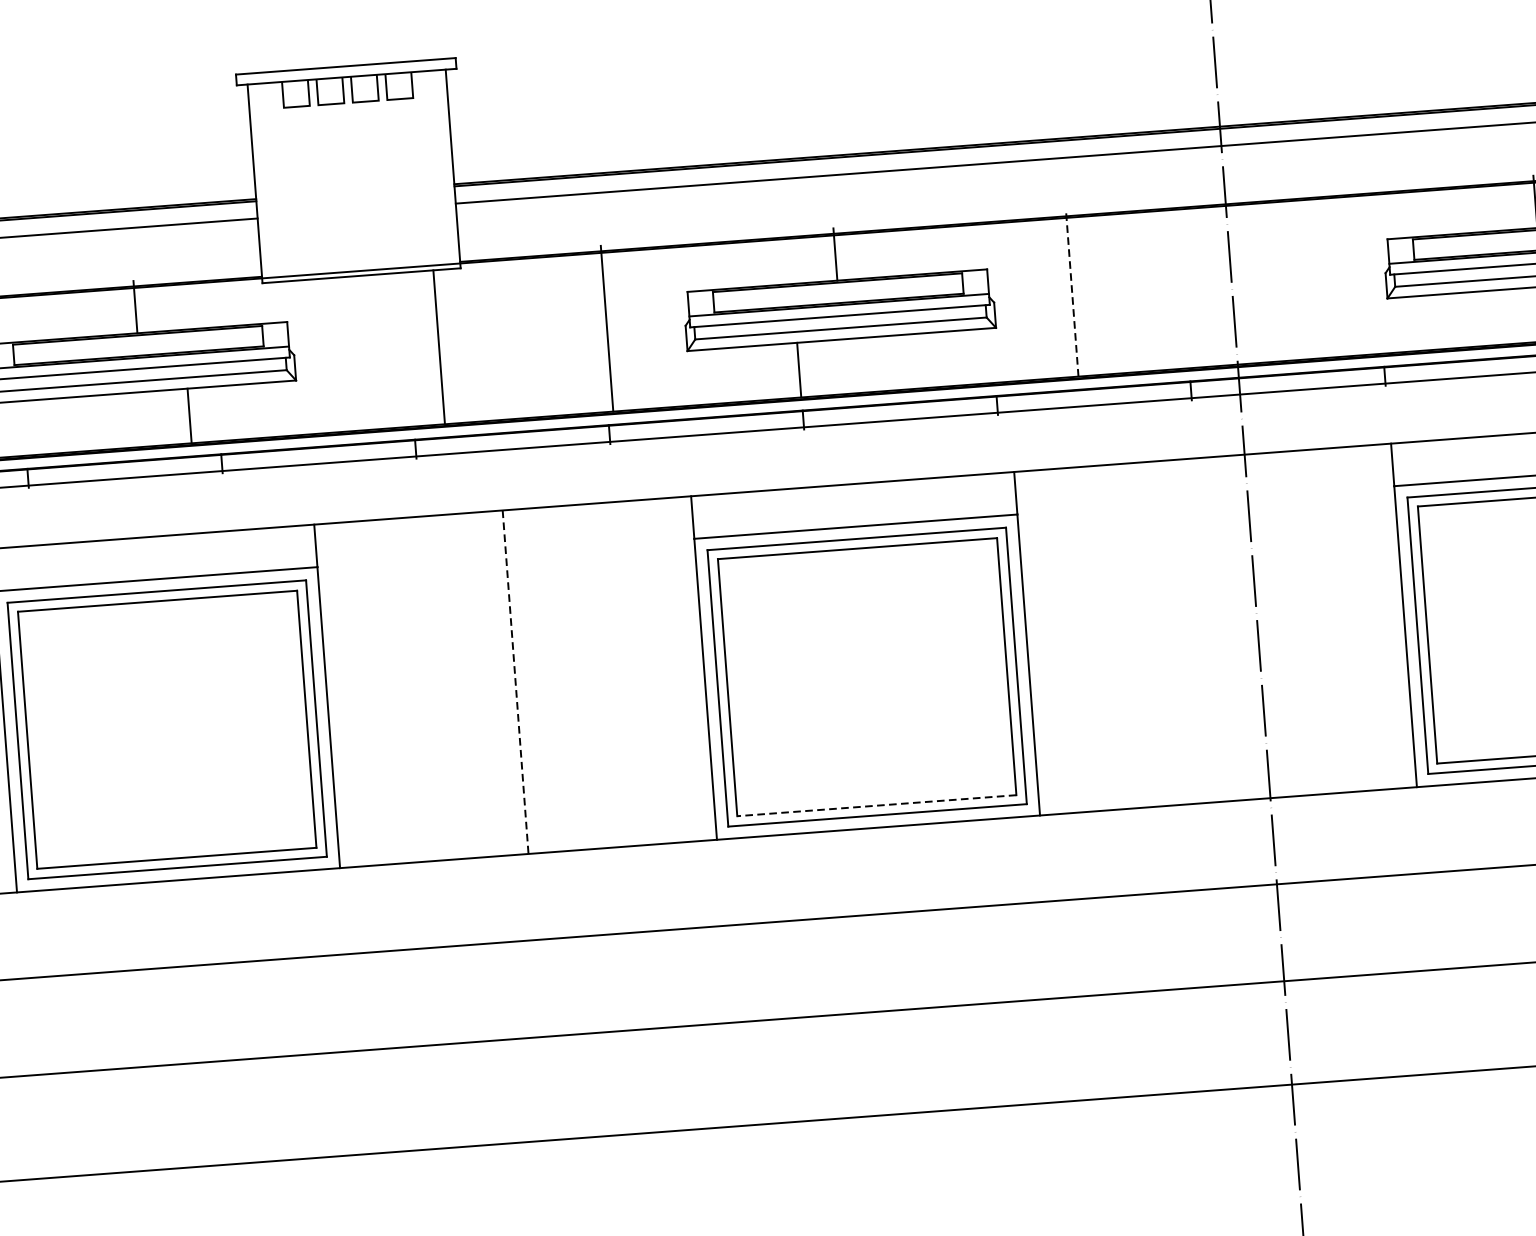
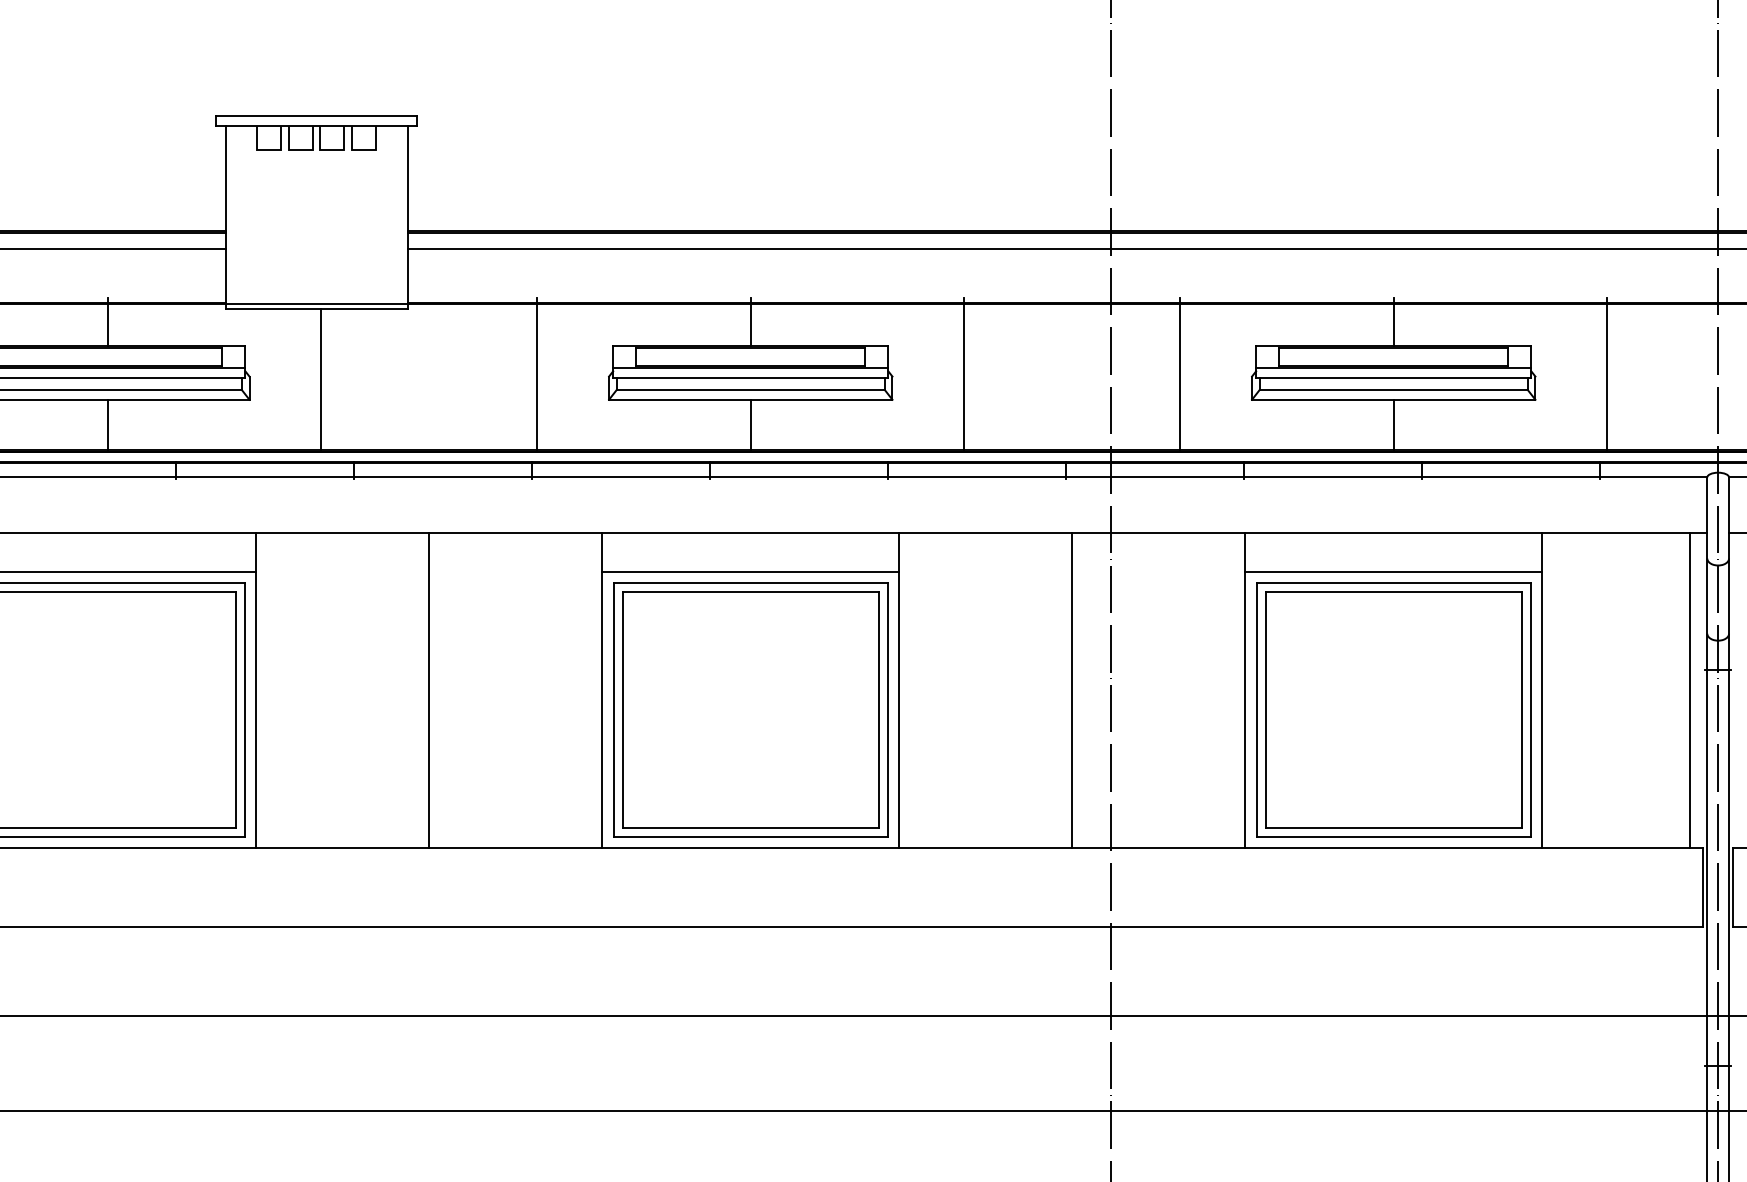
line: (1307, 275) -> (1180, 373), added
line: (1072, 293) -> (964, 373), dashed -> solid
line: (439, 346) -> (321, 378), moved
line: (798, 369) -> (750, 424), moved
line: (189, 415) -> (107, 424), moved
line: (1215, 629) -> (1072, 690), added
line: (515, 682) -> (429, 690), dashed -> solid
line: (876, 806) -> (750, 828), dashed -> solid

